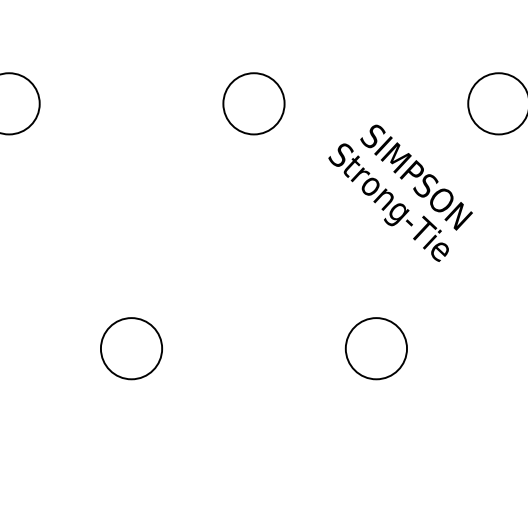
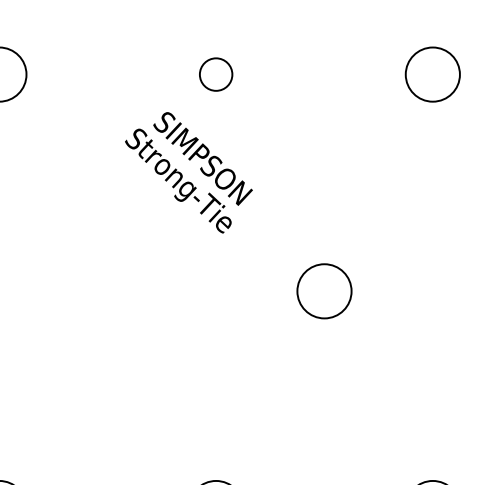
circle: (254, 103) -> (216, 74), size x0.6
text: (400, 192) -> (188, 172), moved
circle: (131, 348) -> (107, 291), removed

